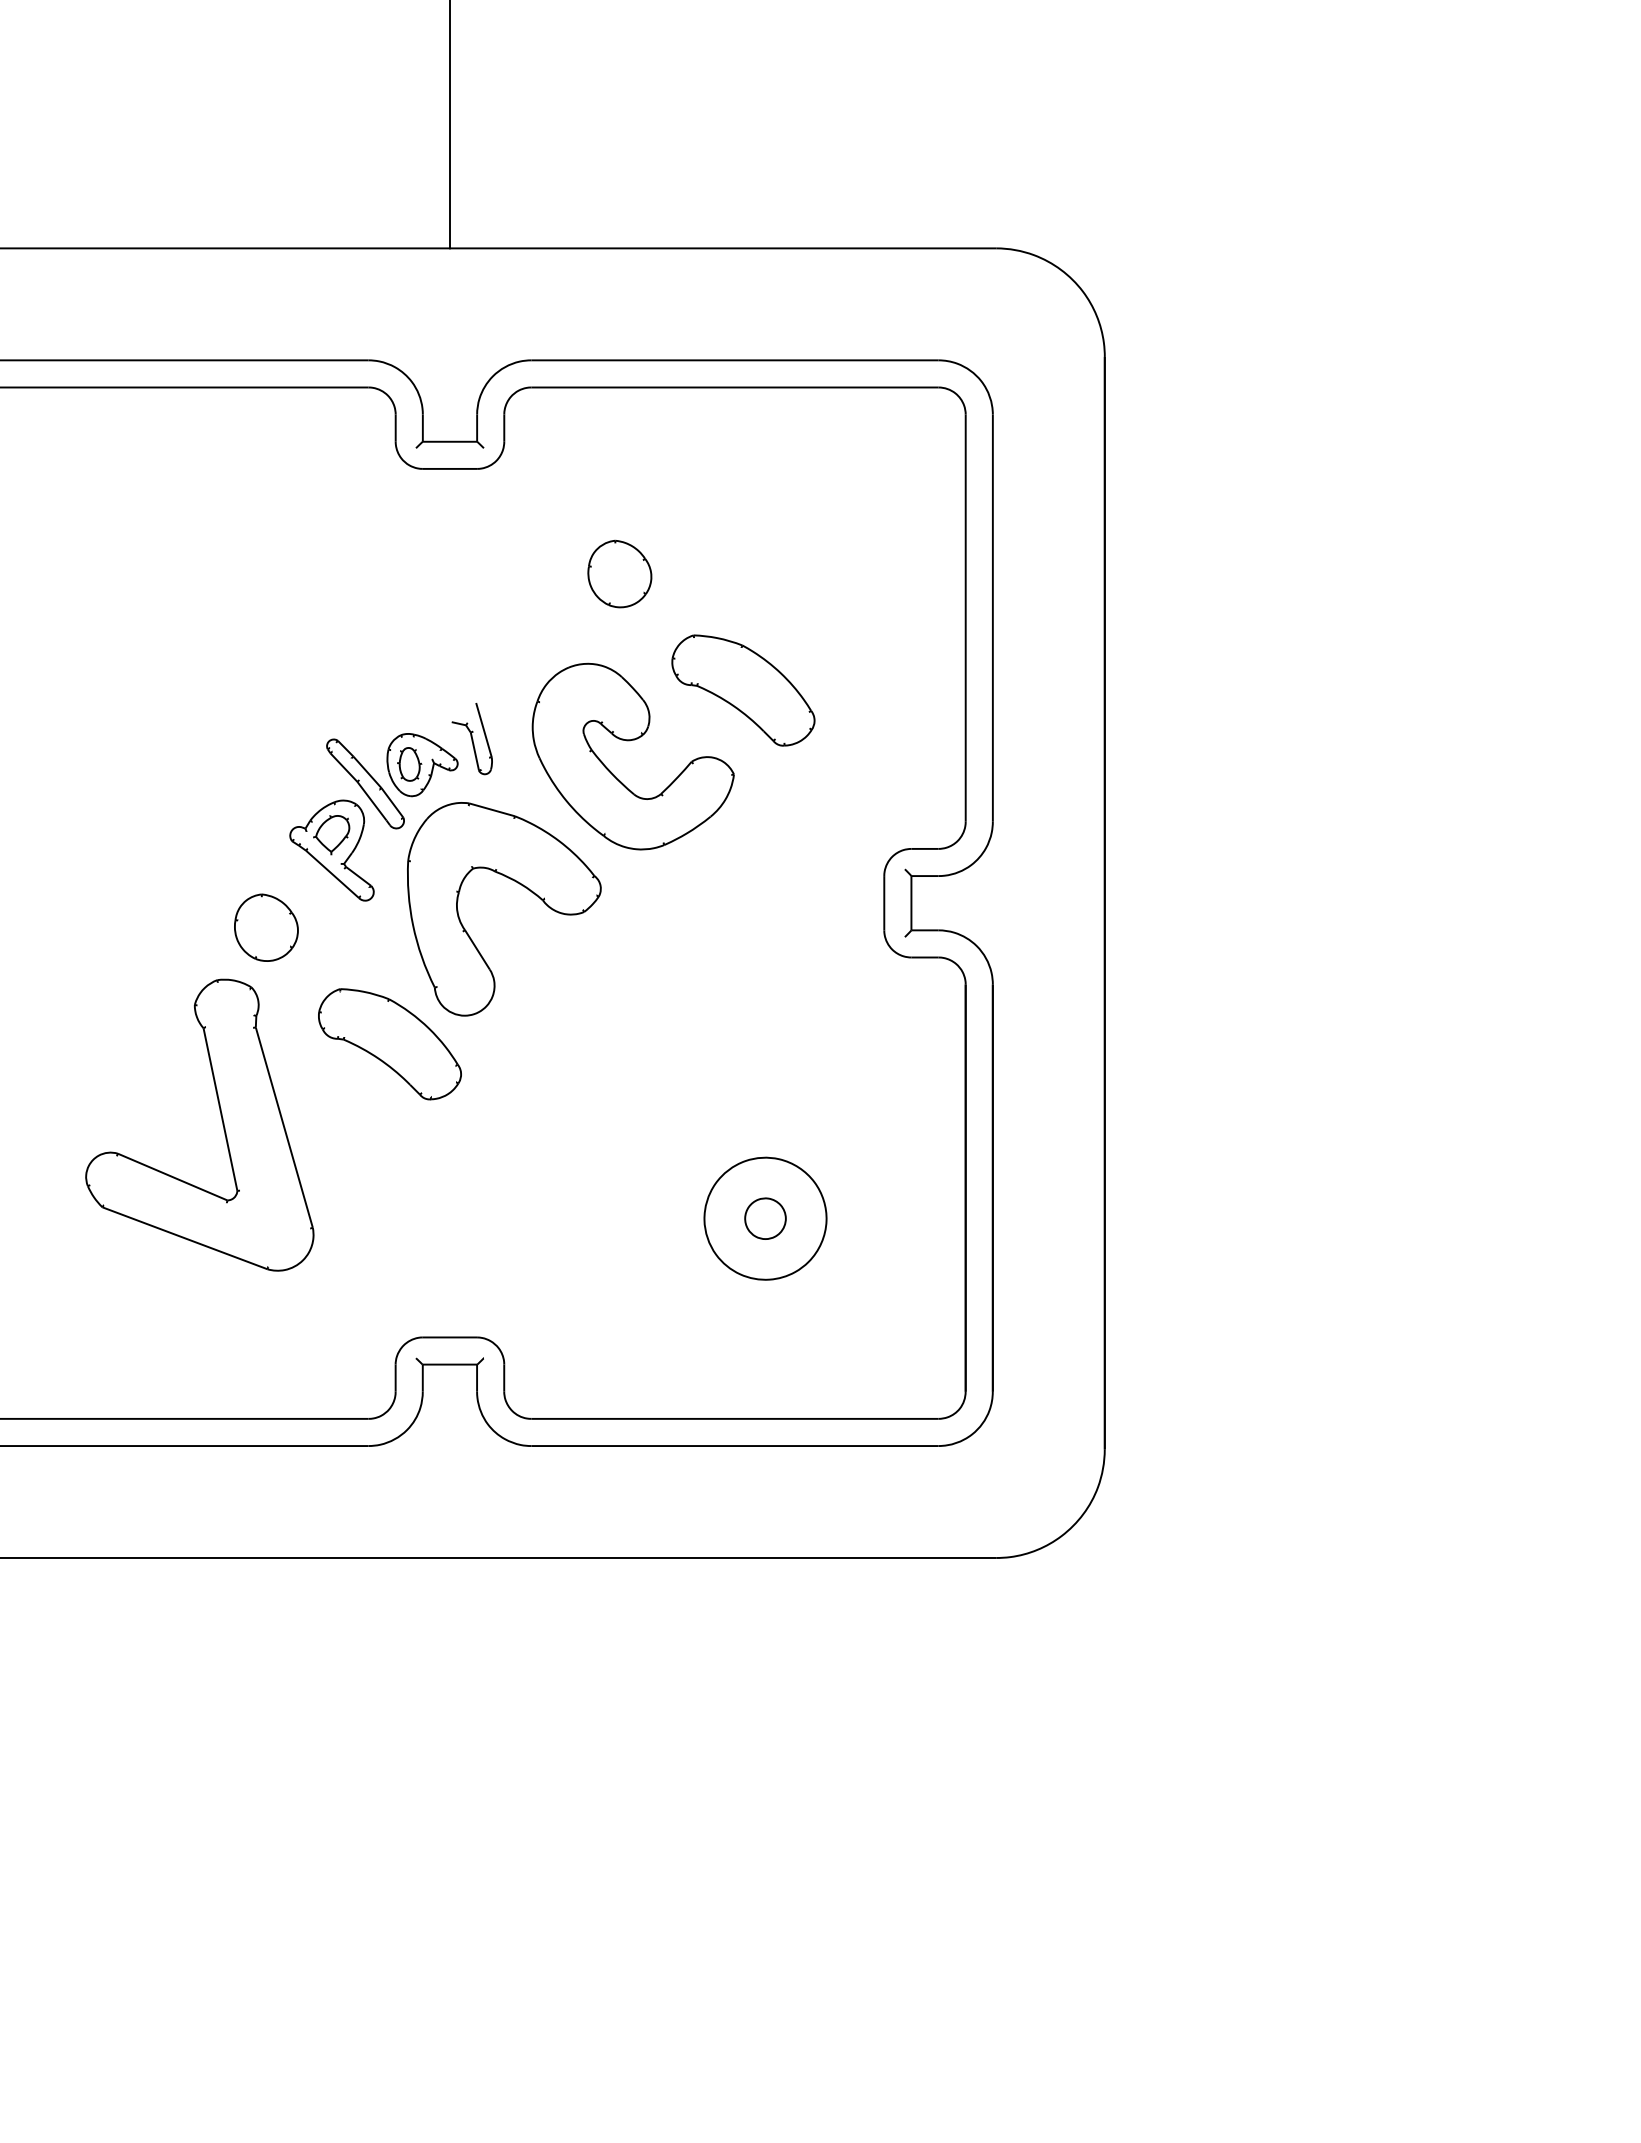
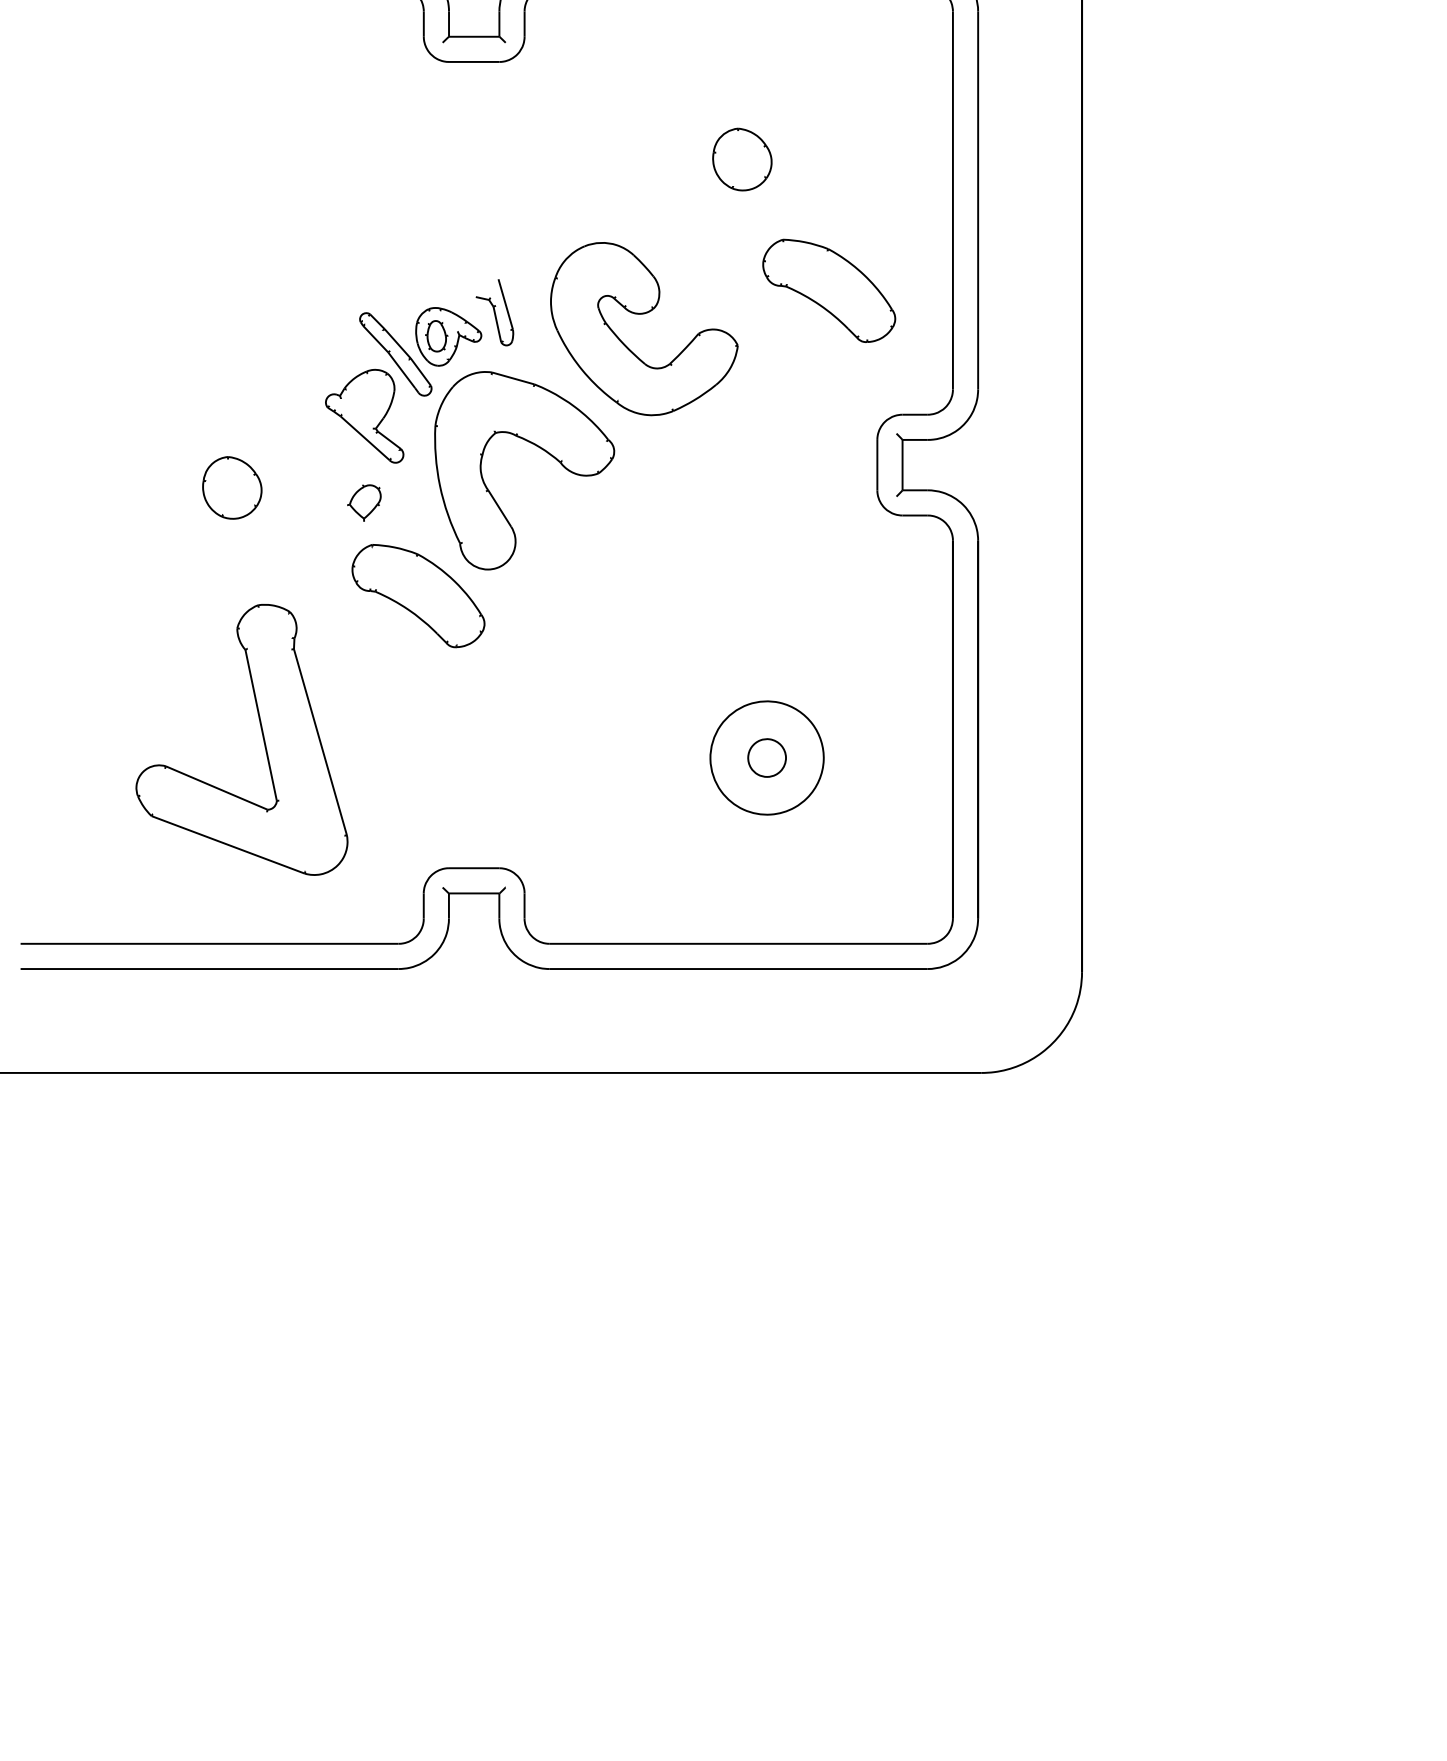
part: (619, 573) -> (742, 159), moved
part: (743, 690) -> (829, 290), moved
part: (331, 835) -> (364, 503), moved
part: (266, 927) -> (232, 487), moved
part: (221, 1120) -> (262, 735), moved

